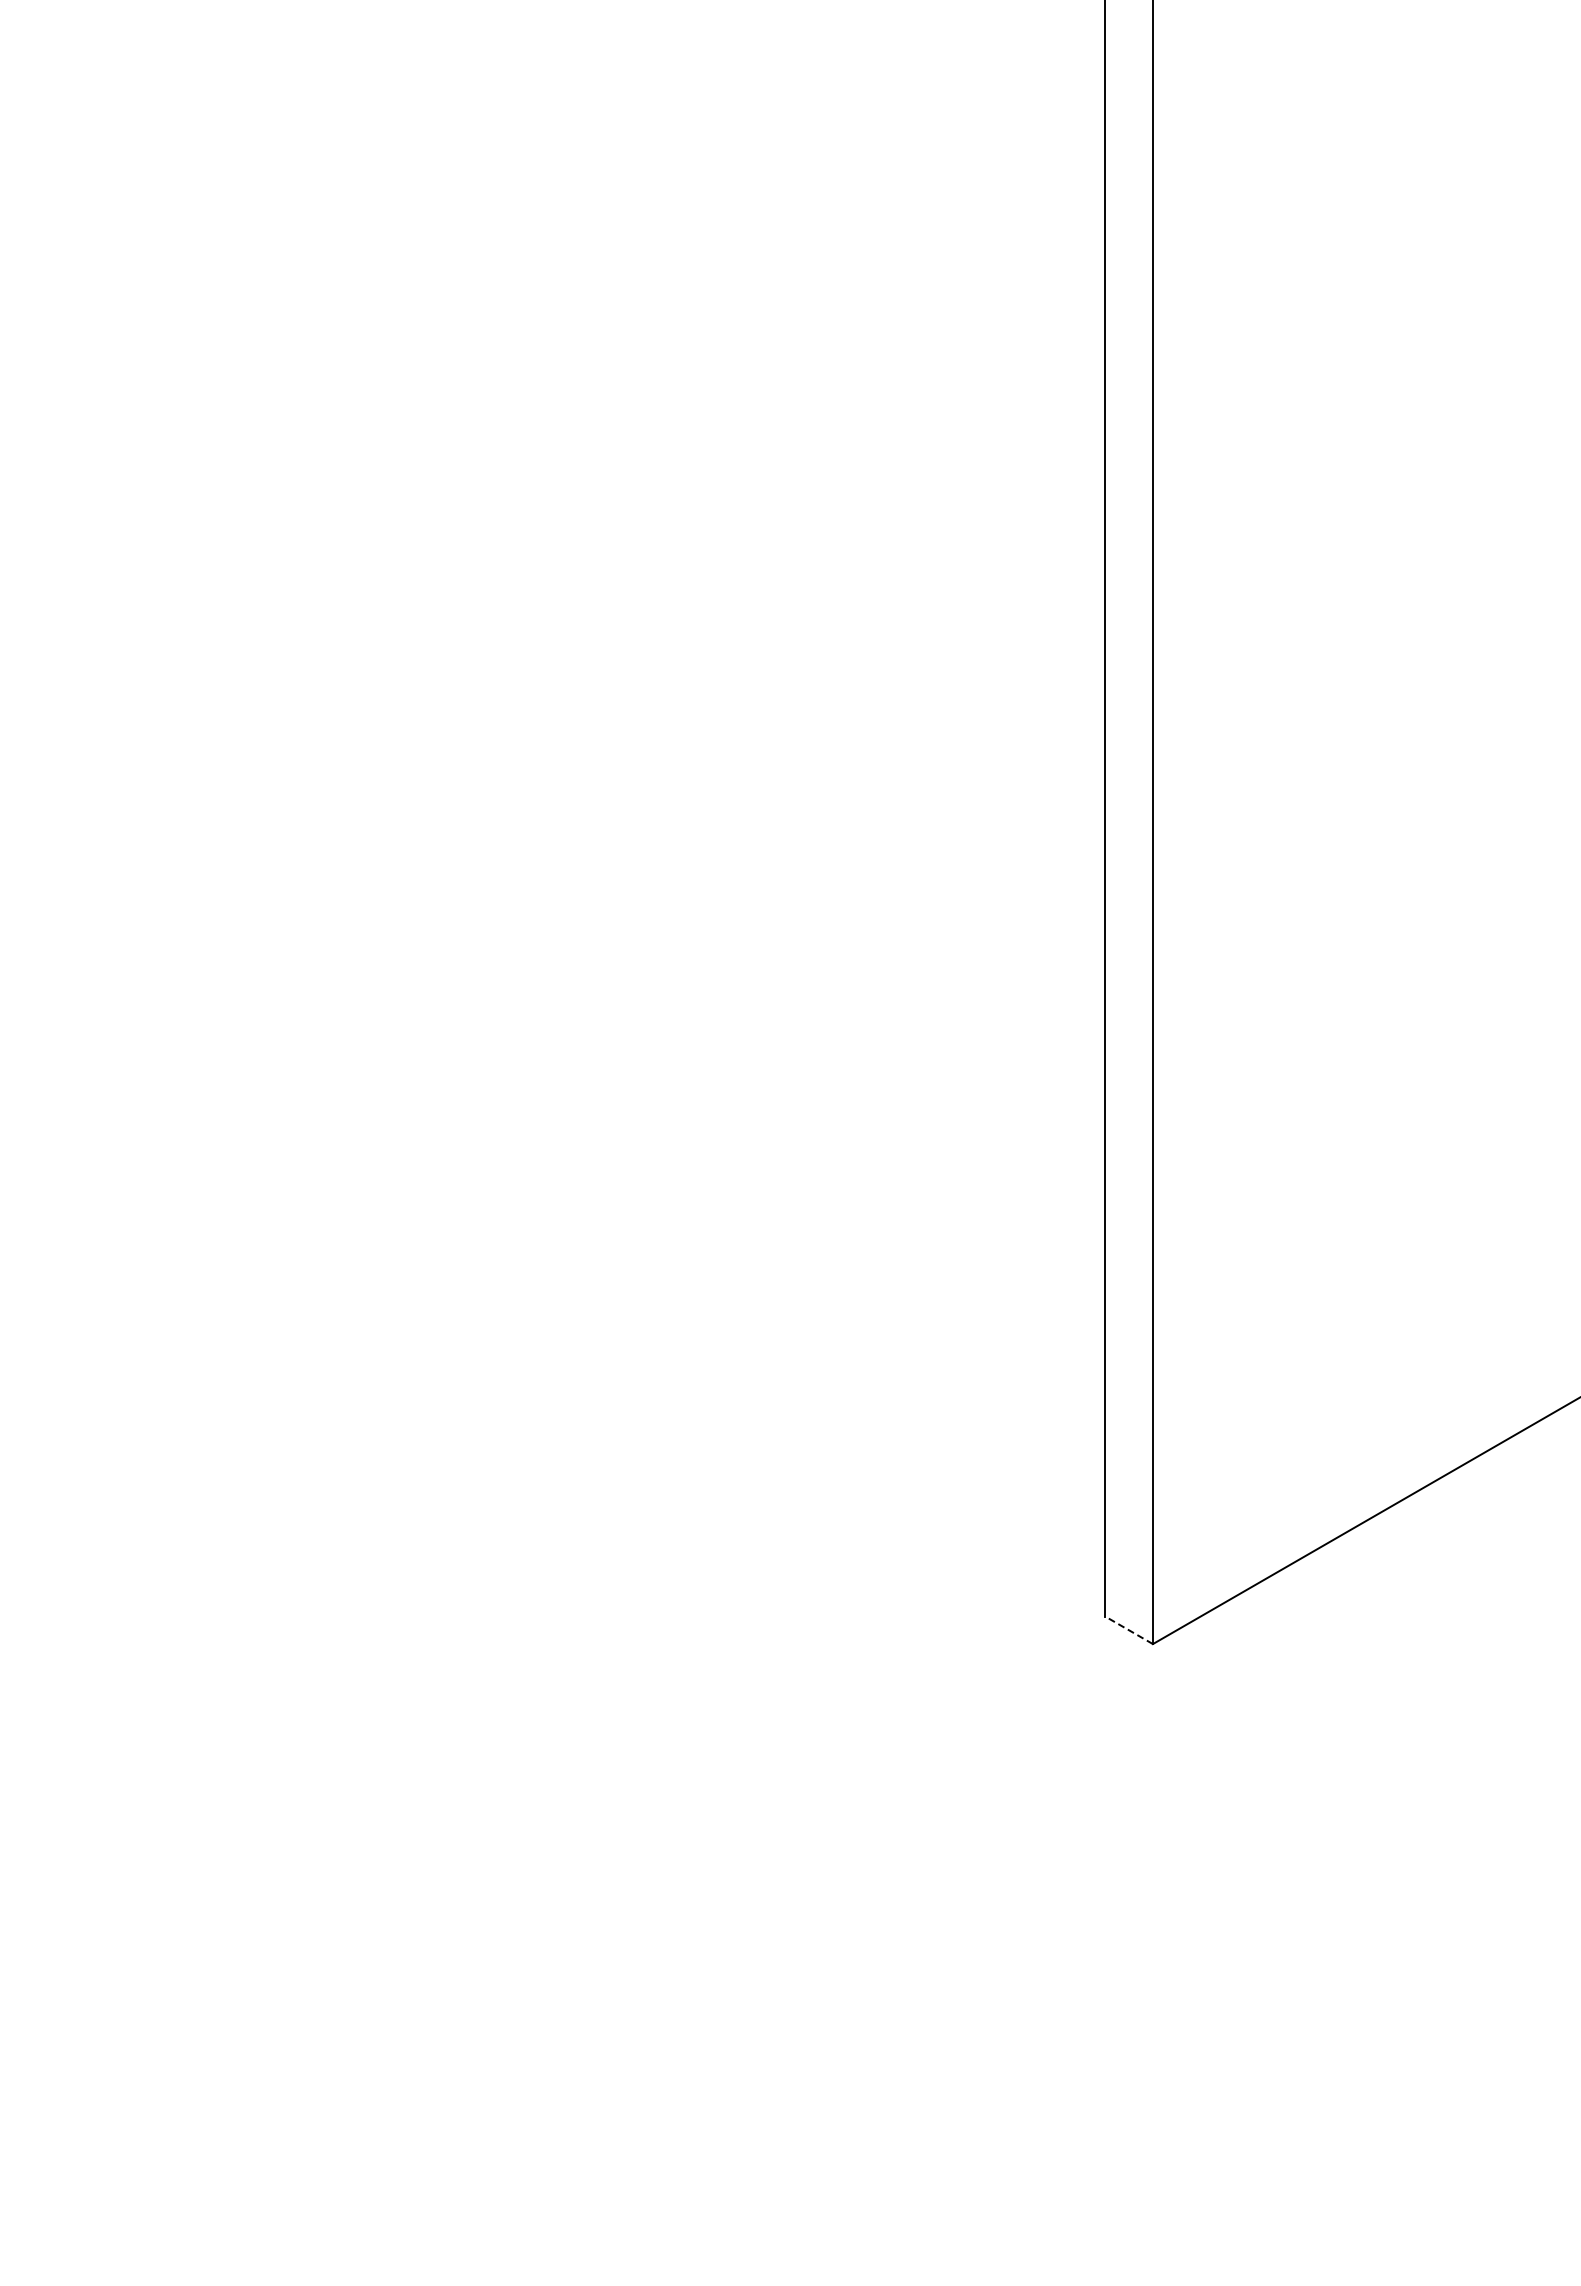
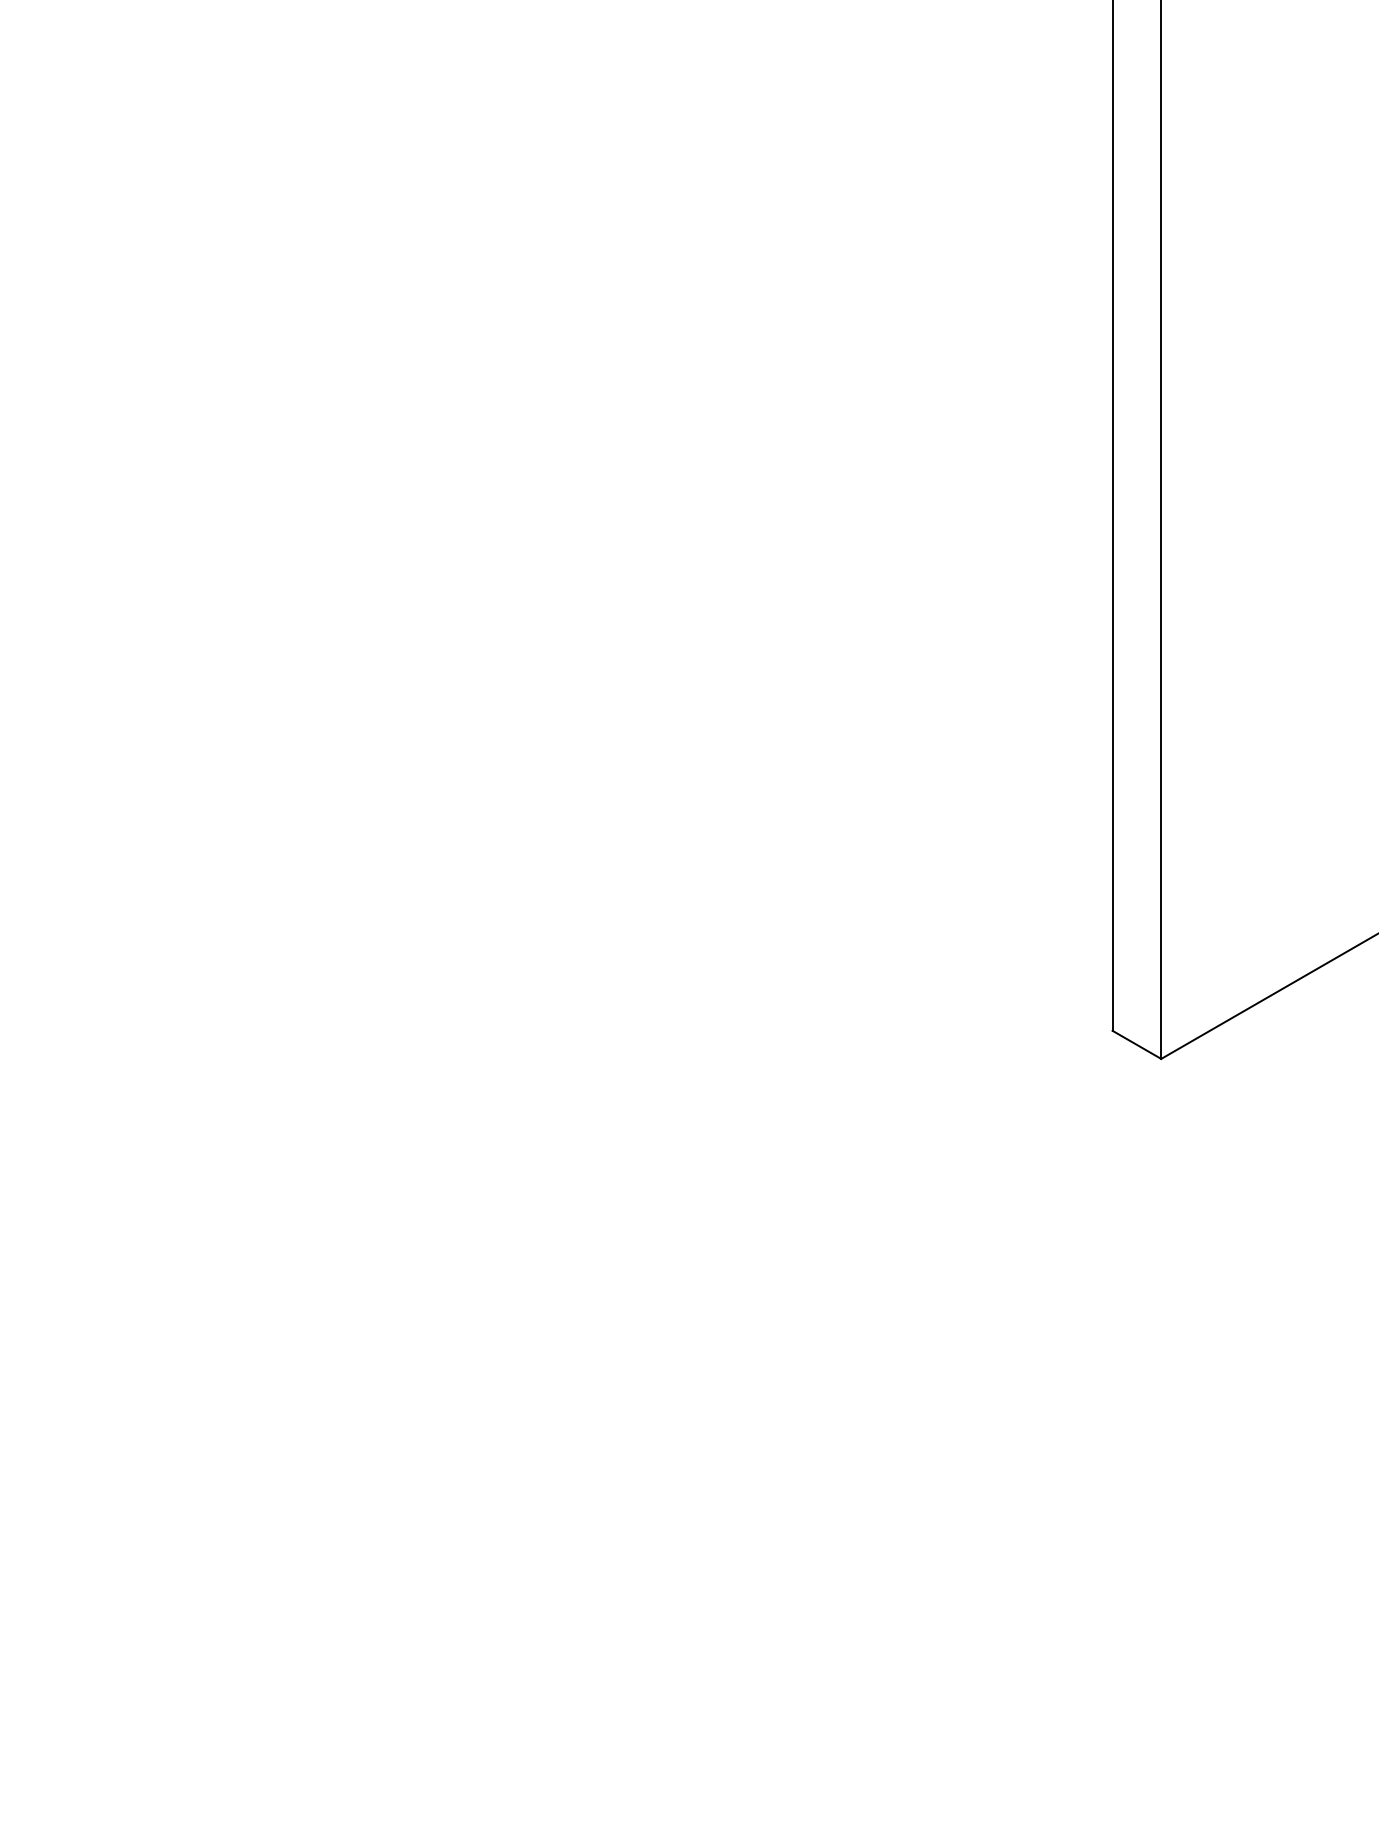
line: (1129, 1630) -> (1137, 1045), dashed -> solid

